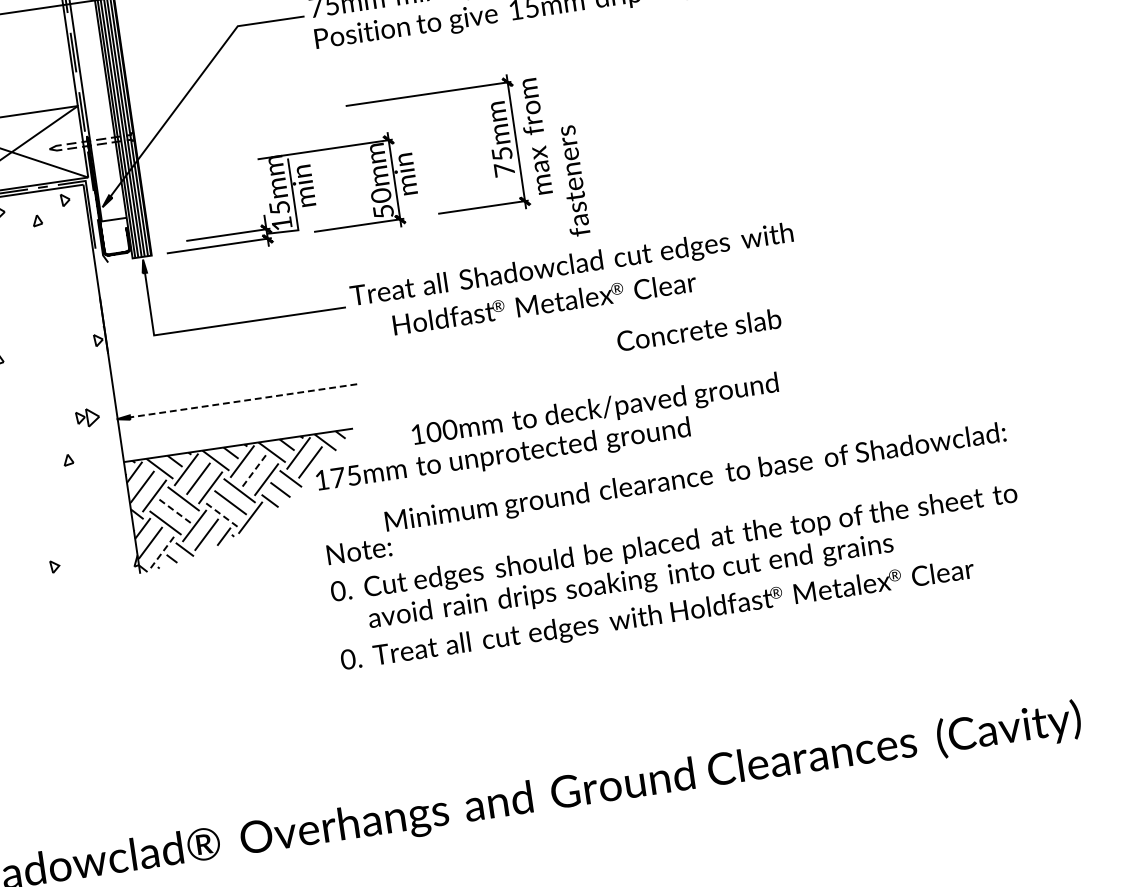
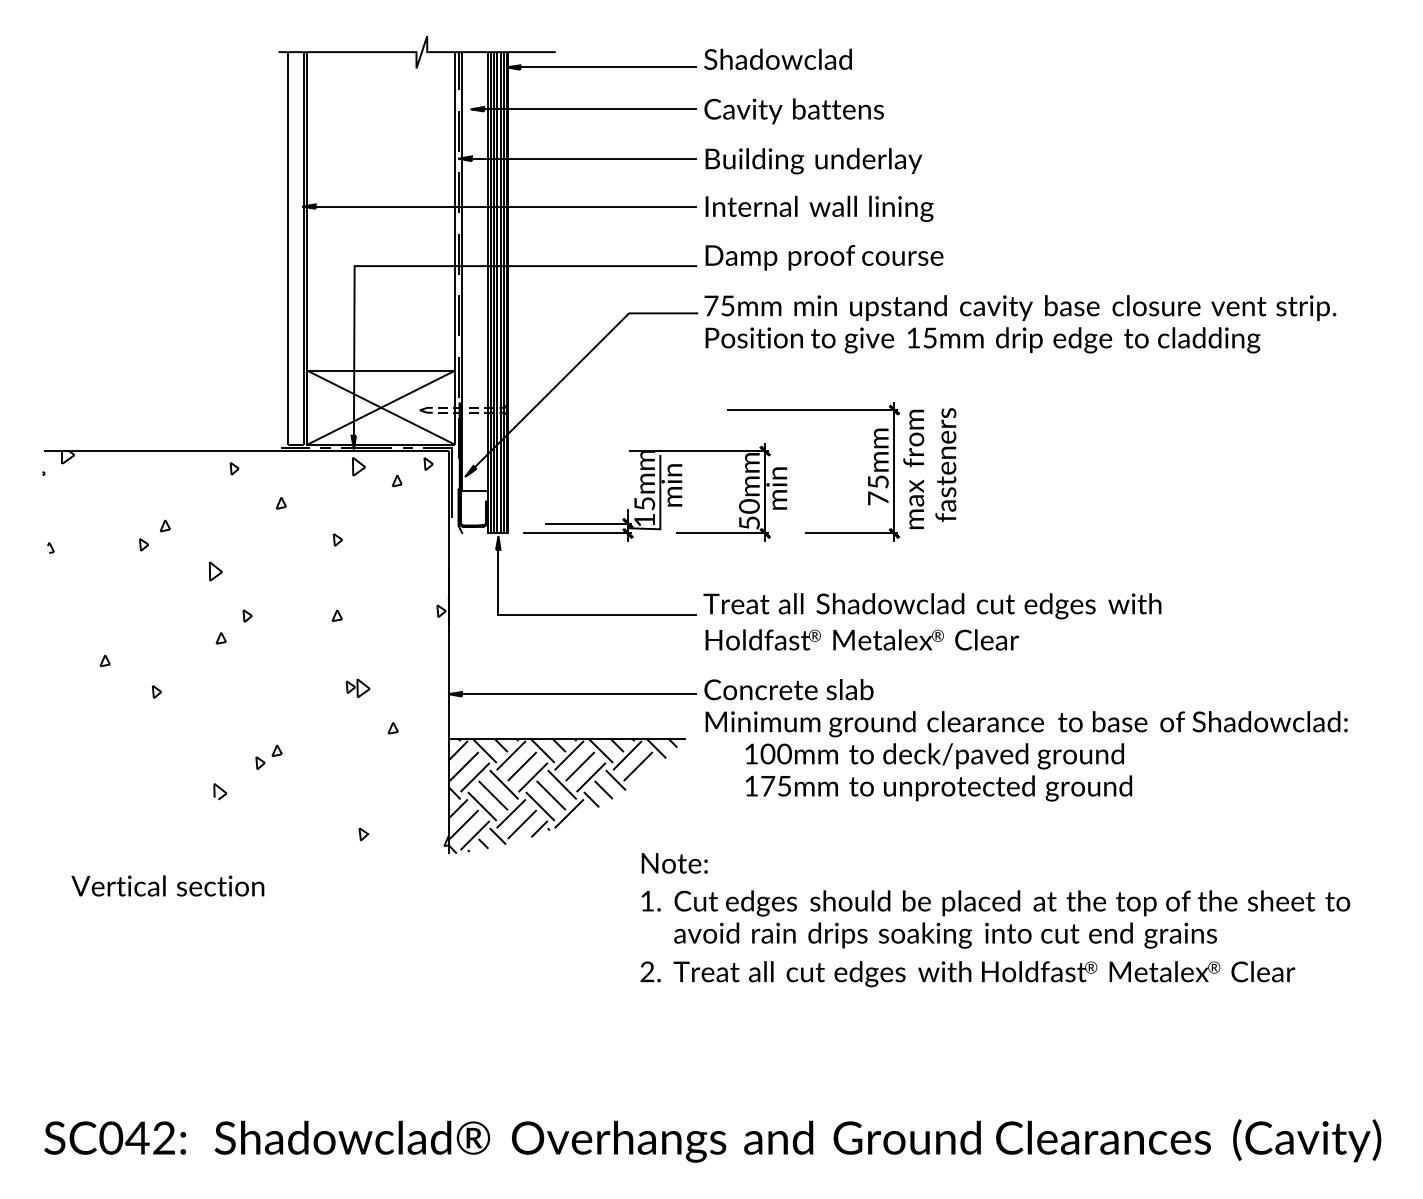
text: (572, 180) -> (945, 464), moved
text: (543, 303) -> (861, 639), moved
text: (698, 329) -> (788, 689), moved
line: (243, 401) -> (579, 694), dashed -> solid
part: (87, 418) -> (357, 688), moved
text: (503, 456) -> (938, 788), moved
line: (254, 470) -> (580, 766), dashed -> solid
text: (695, 479) -> (1026, 724), moved
line: (174, 510) -> (493, 795), dashed -> solid
line: (220, 514) -> (539, 806), dashed -> solid
line: (163, 551) -> (475, 835), dashed -> solid
text: (338, 590) -> (647, 900), 0. -> 1.
text: (348, 659) -> (647, 972), 0. -> 2.

